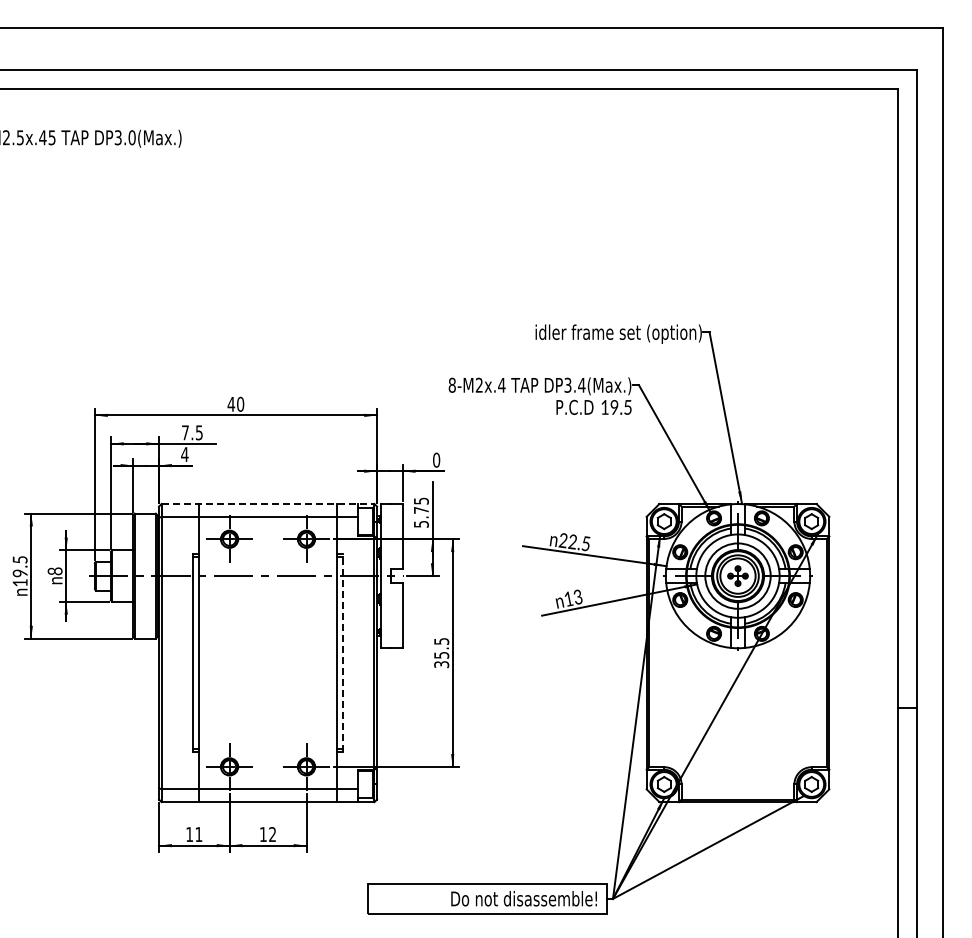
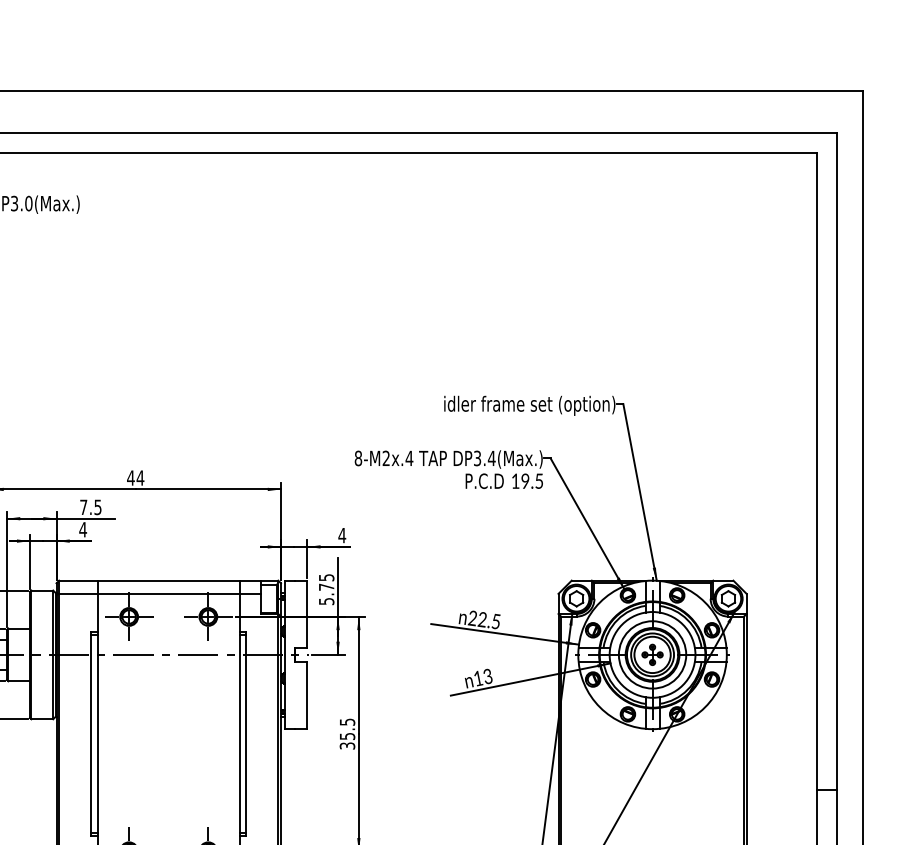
text: (240, 403) -> (140, 477), 40 -> 44
text: (436, 459) -> (342, 534), 0 -> 4
line: (268, 504) -> (169, 581), dashed -> solid
line: (343, 652) -> (246, 733), dashed -> solid

